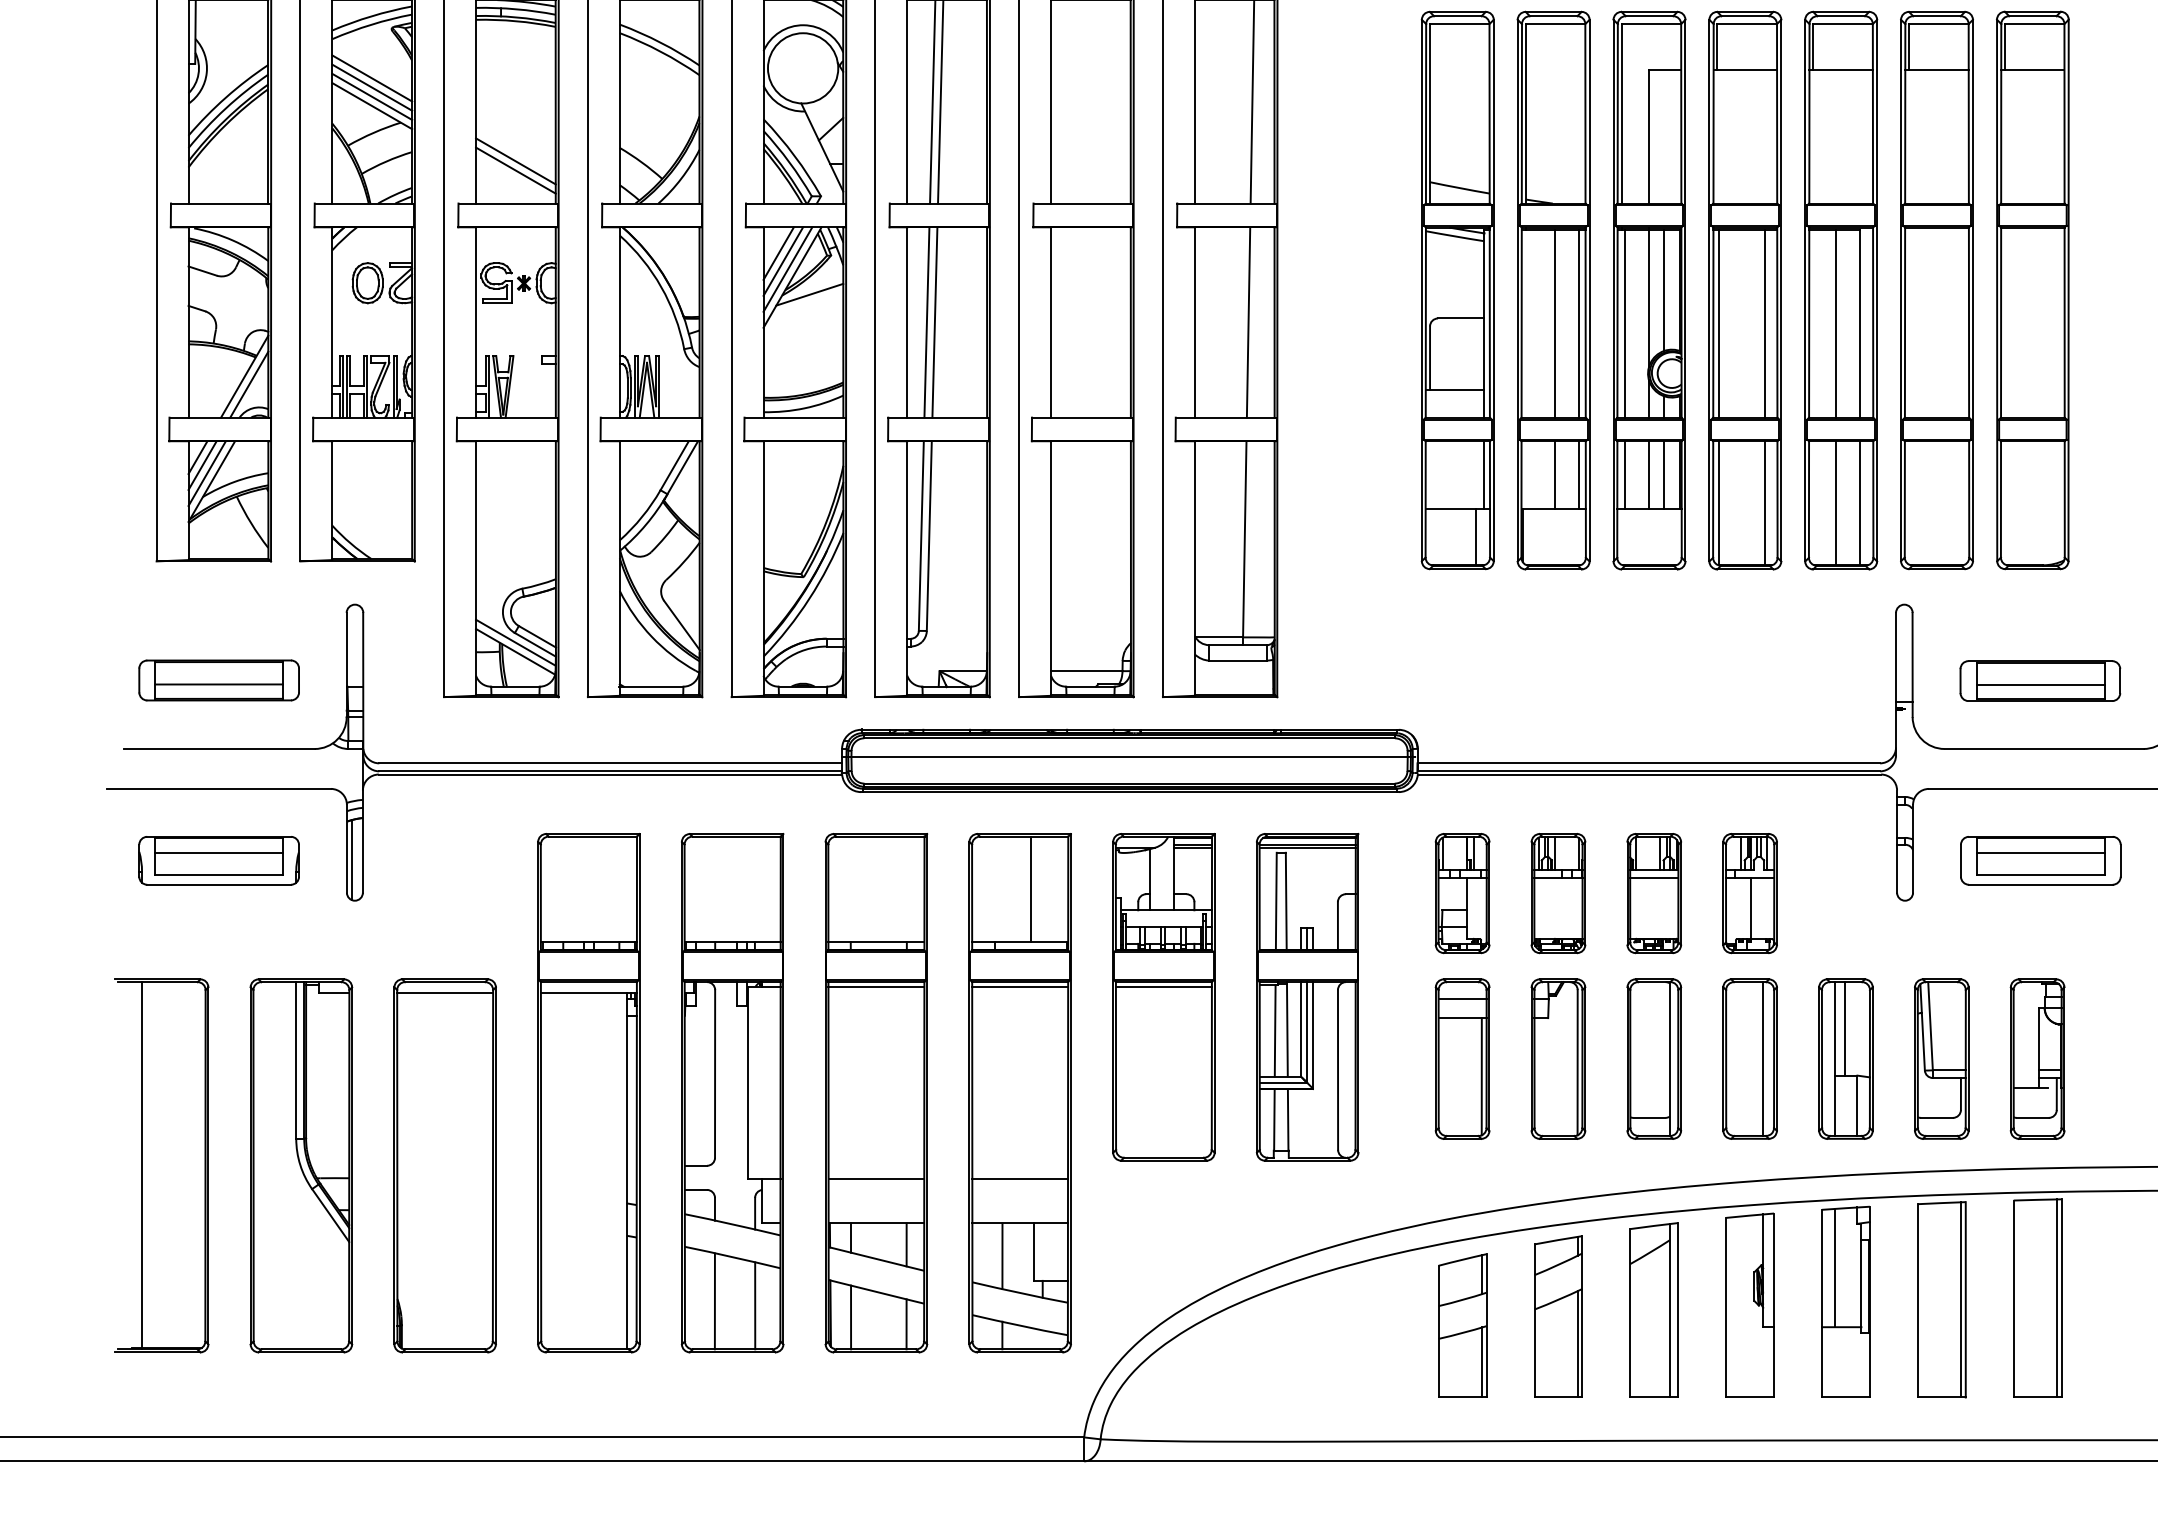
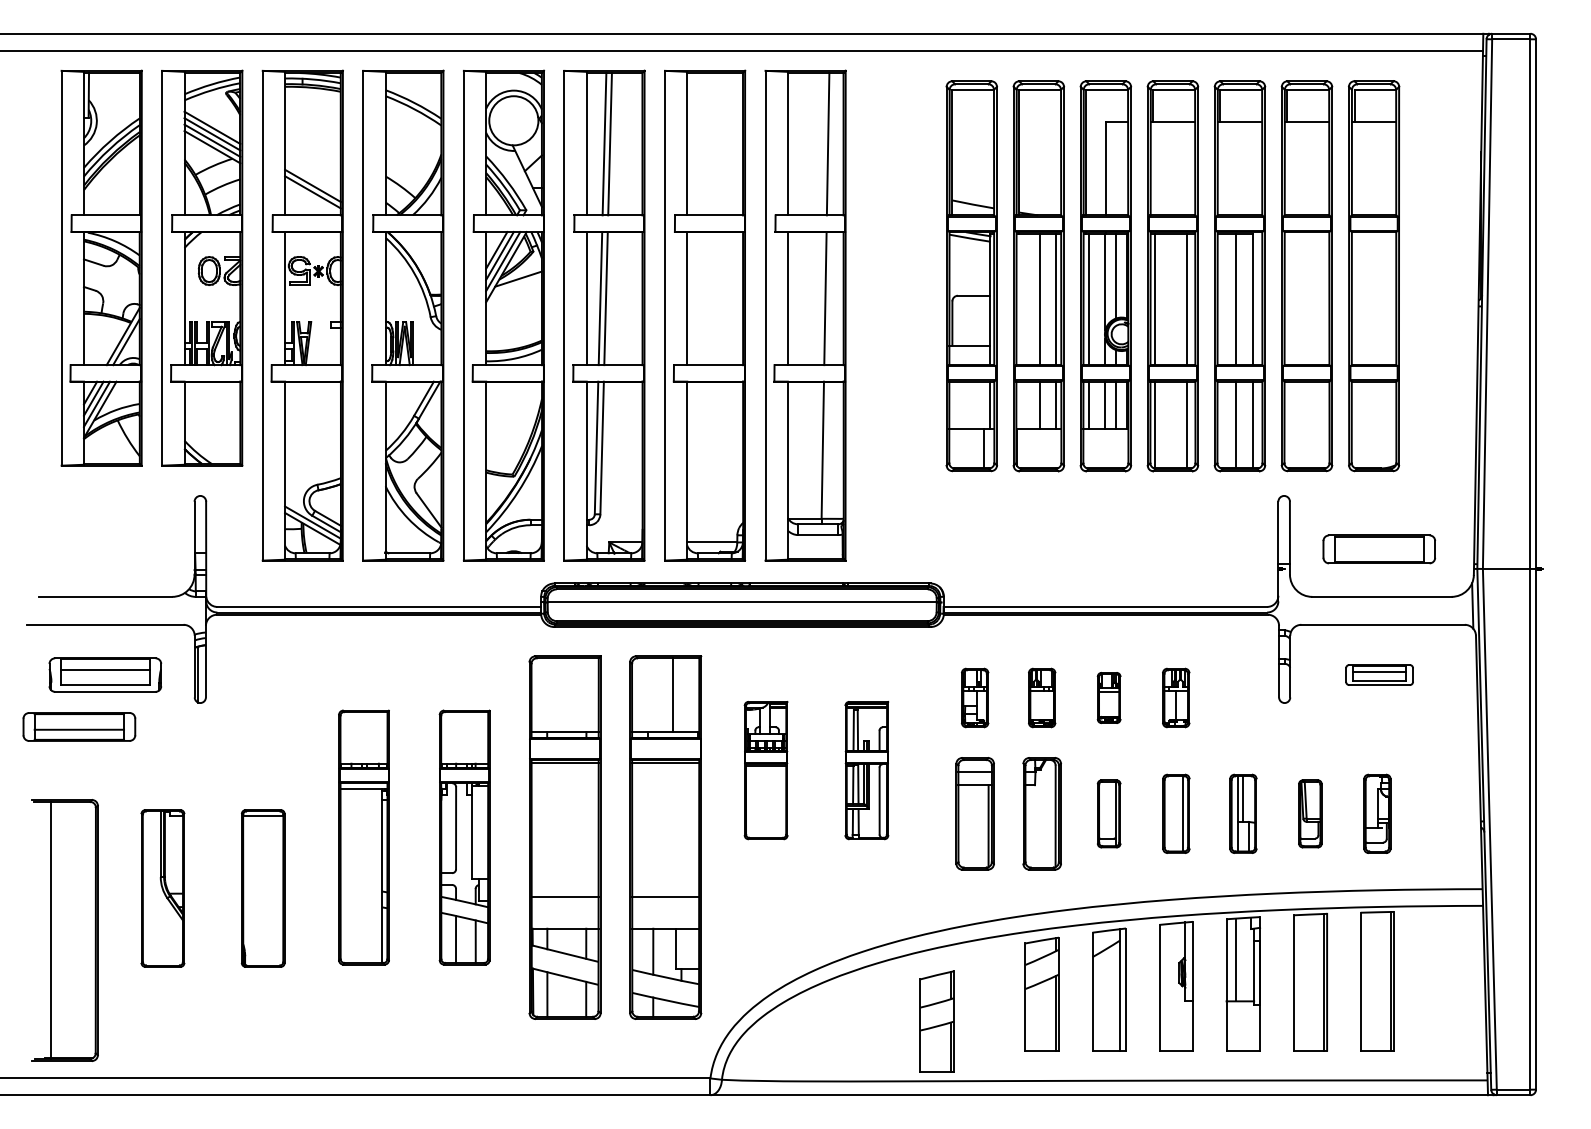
part: (219, 679) -> (79, 726), moved
line: (2040, 685) -> (1379, 552), removed
part: (2040, 859) -> (1379, 674), size x0.6
part: (1461, 892) -> (974, 697), size x0.7
part: (1557, 892) -> (1041, 697), size x0.7
part: (1653, 892) -> (1108, 697), size x0.6
part: (1748, 892) -> (1175, 697), size x0.7
part: (1162, 997) -> (765, 770), size x0.6
part: (1307, 997) -> (866, 770), size x0.6
part: (1653, 1058) -> (1108, 813), size x0.6
part: (1750, 1058) -> (1176, 813), size x0.7
part: (1846, 1058) -> (1243, 813), size x0.7
part: (1941, 1058) -> (1310, 813), size x0.6
part: (2037, 1058) -> (1377, 813), size x0.7
part: (588, 1092) -> (363, 837), size x0.7
part: (732, 1092) -> (464, 837), size x0.7
part: (160, 1165) -> (64, 930), moved
part: (300, 1165) -> (162, 888), size x0.6
part: (443, 1165) -> (262, 888), size x0.6
part: (1461, 1325) -> (936, 1021), moved

